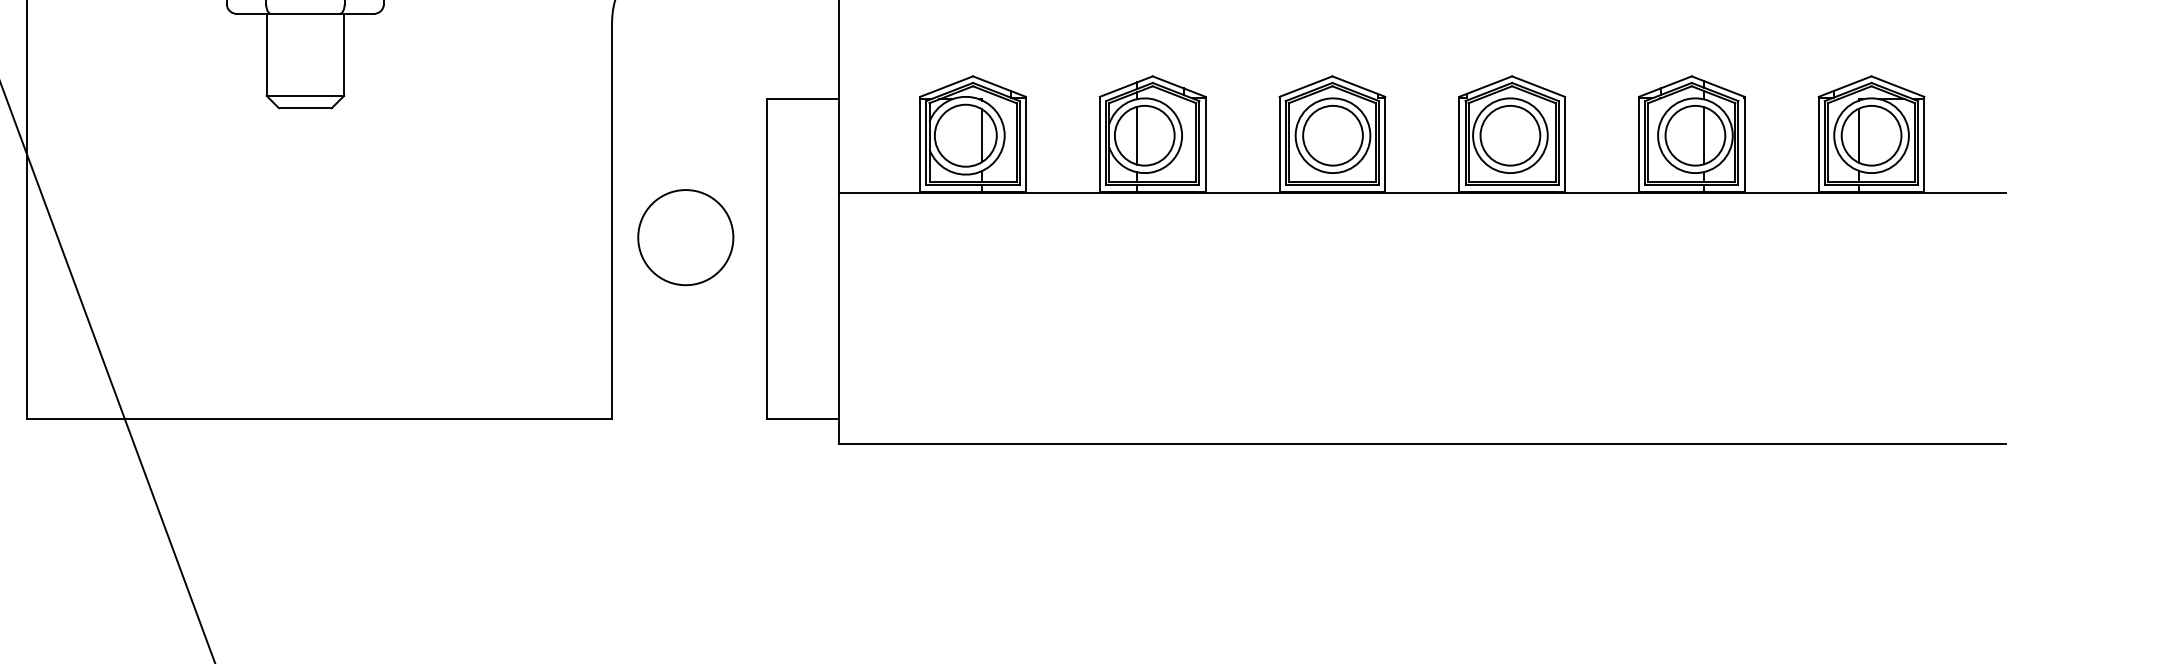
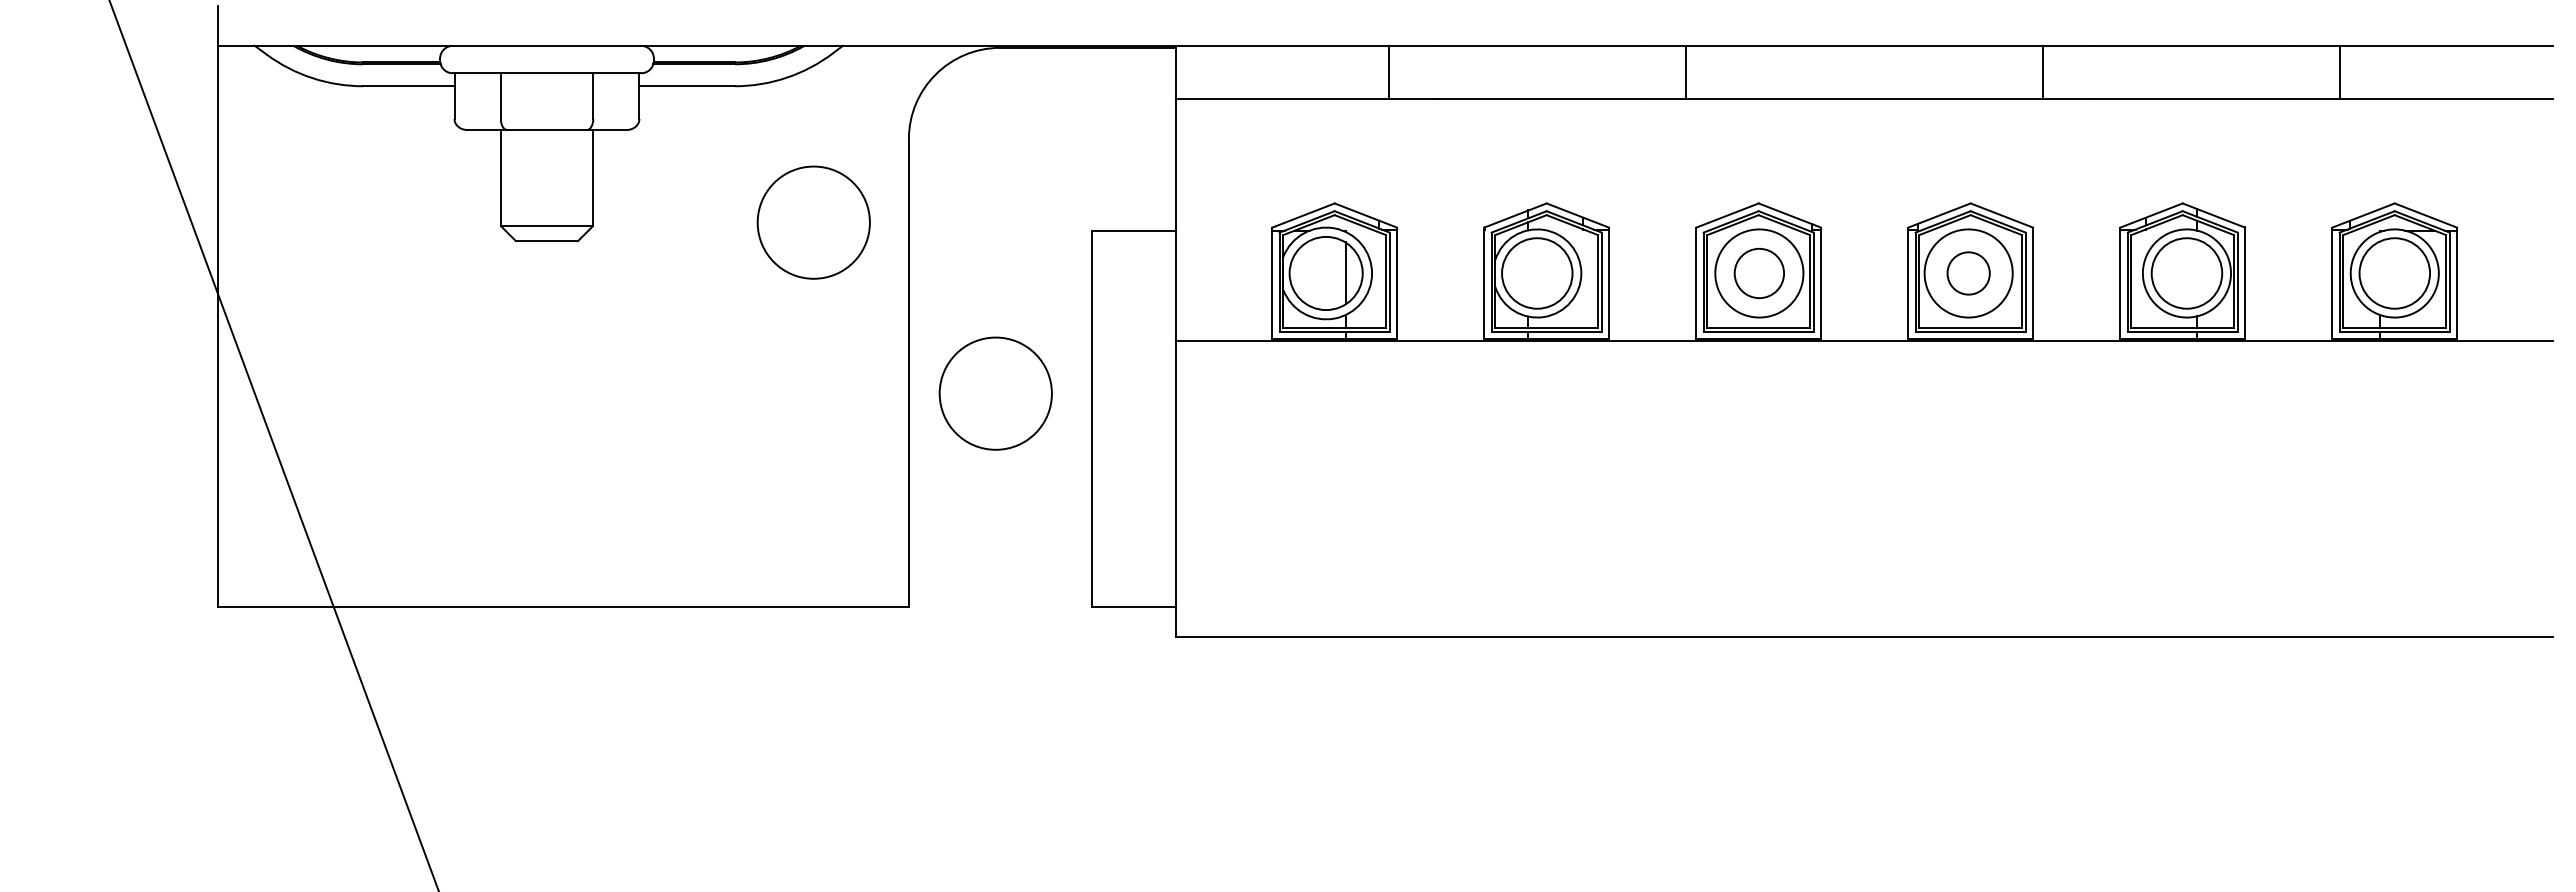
circle: (531, 92) -> (813, 222), added
line: (1137, 135) -> (1528, 273), removed
circle: (1333, 135) -> (1759, 273), size x0.7
circle: (1510, 135) -> (1968, 273), size x0.6
line: (1704, 135) -> (2197, 273), removed
line: (1859, 135) -> (2380, 273), removed

